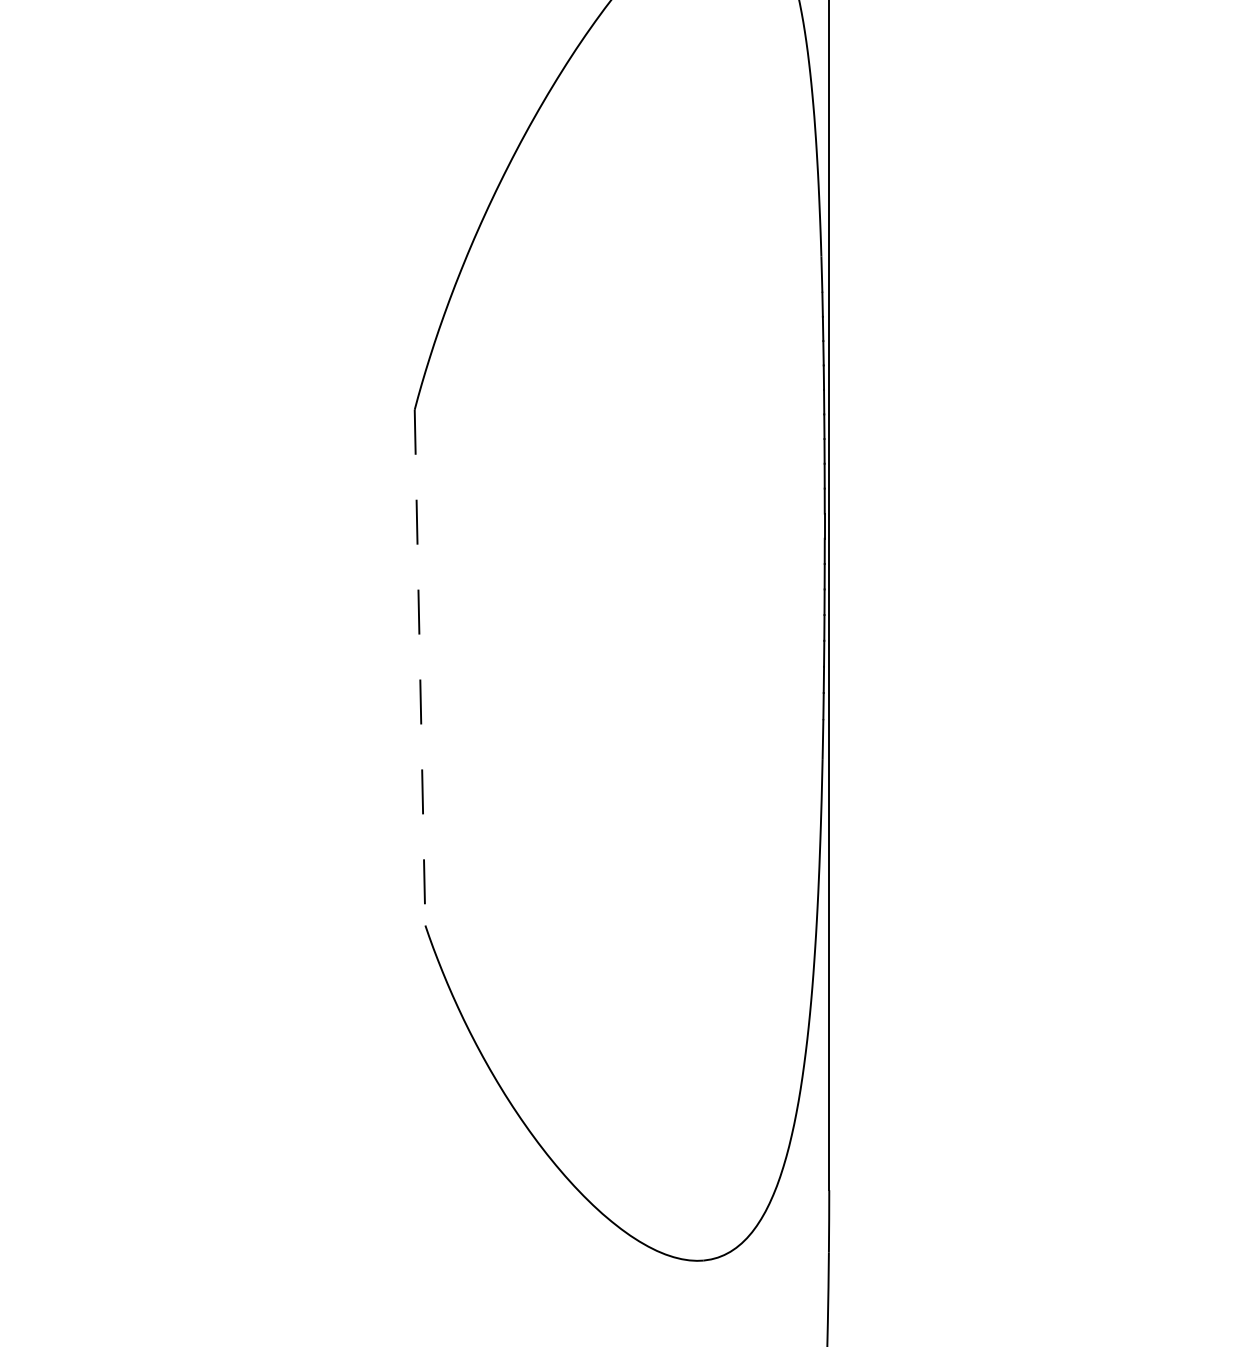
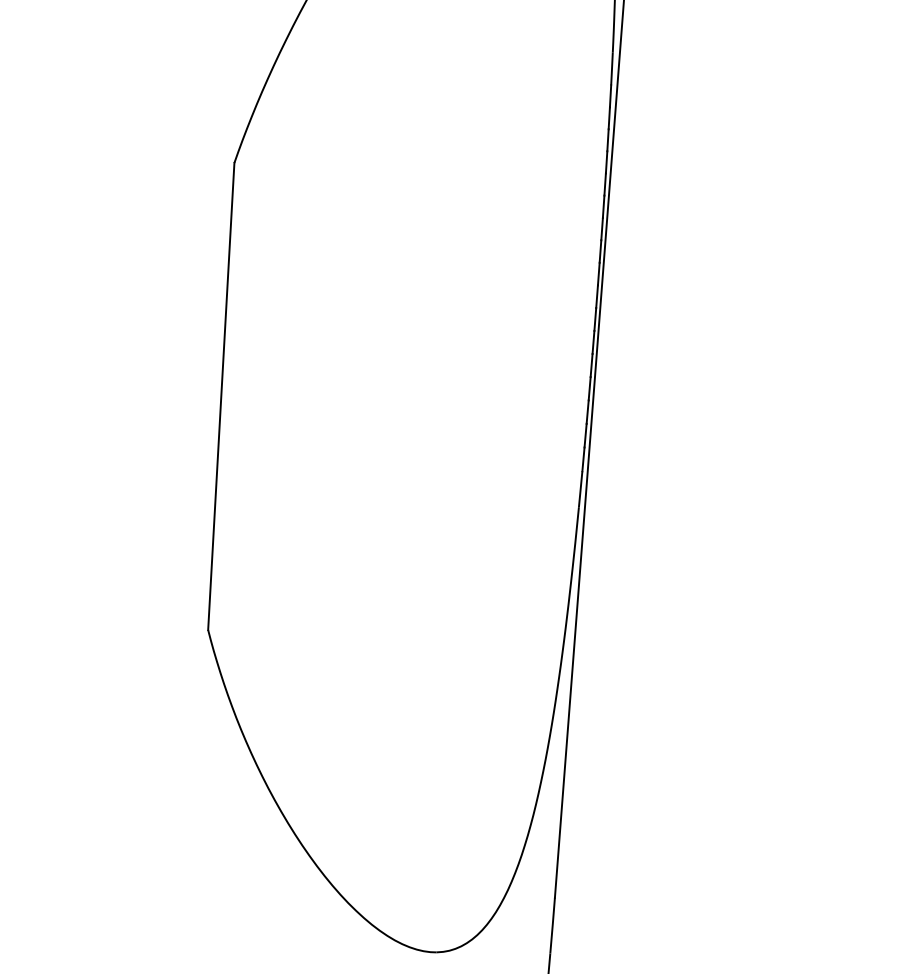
line: (420, 667) -> (221, 396), dashed -> solid

